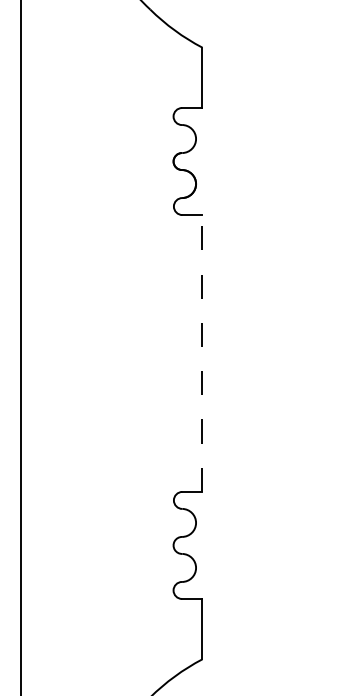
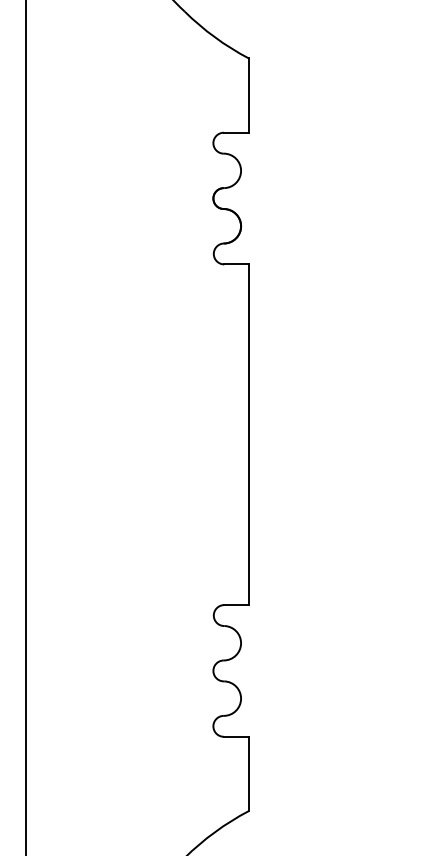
line: (202, 353) -> (248, 434), dashed -> solid

